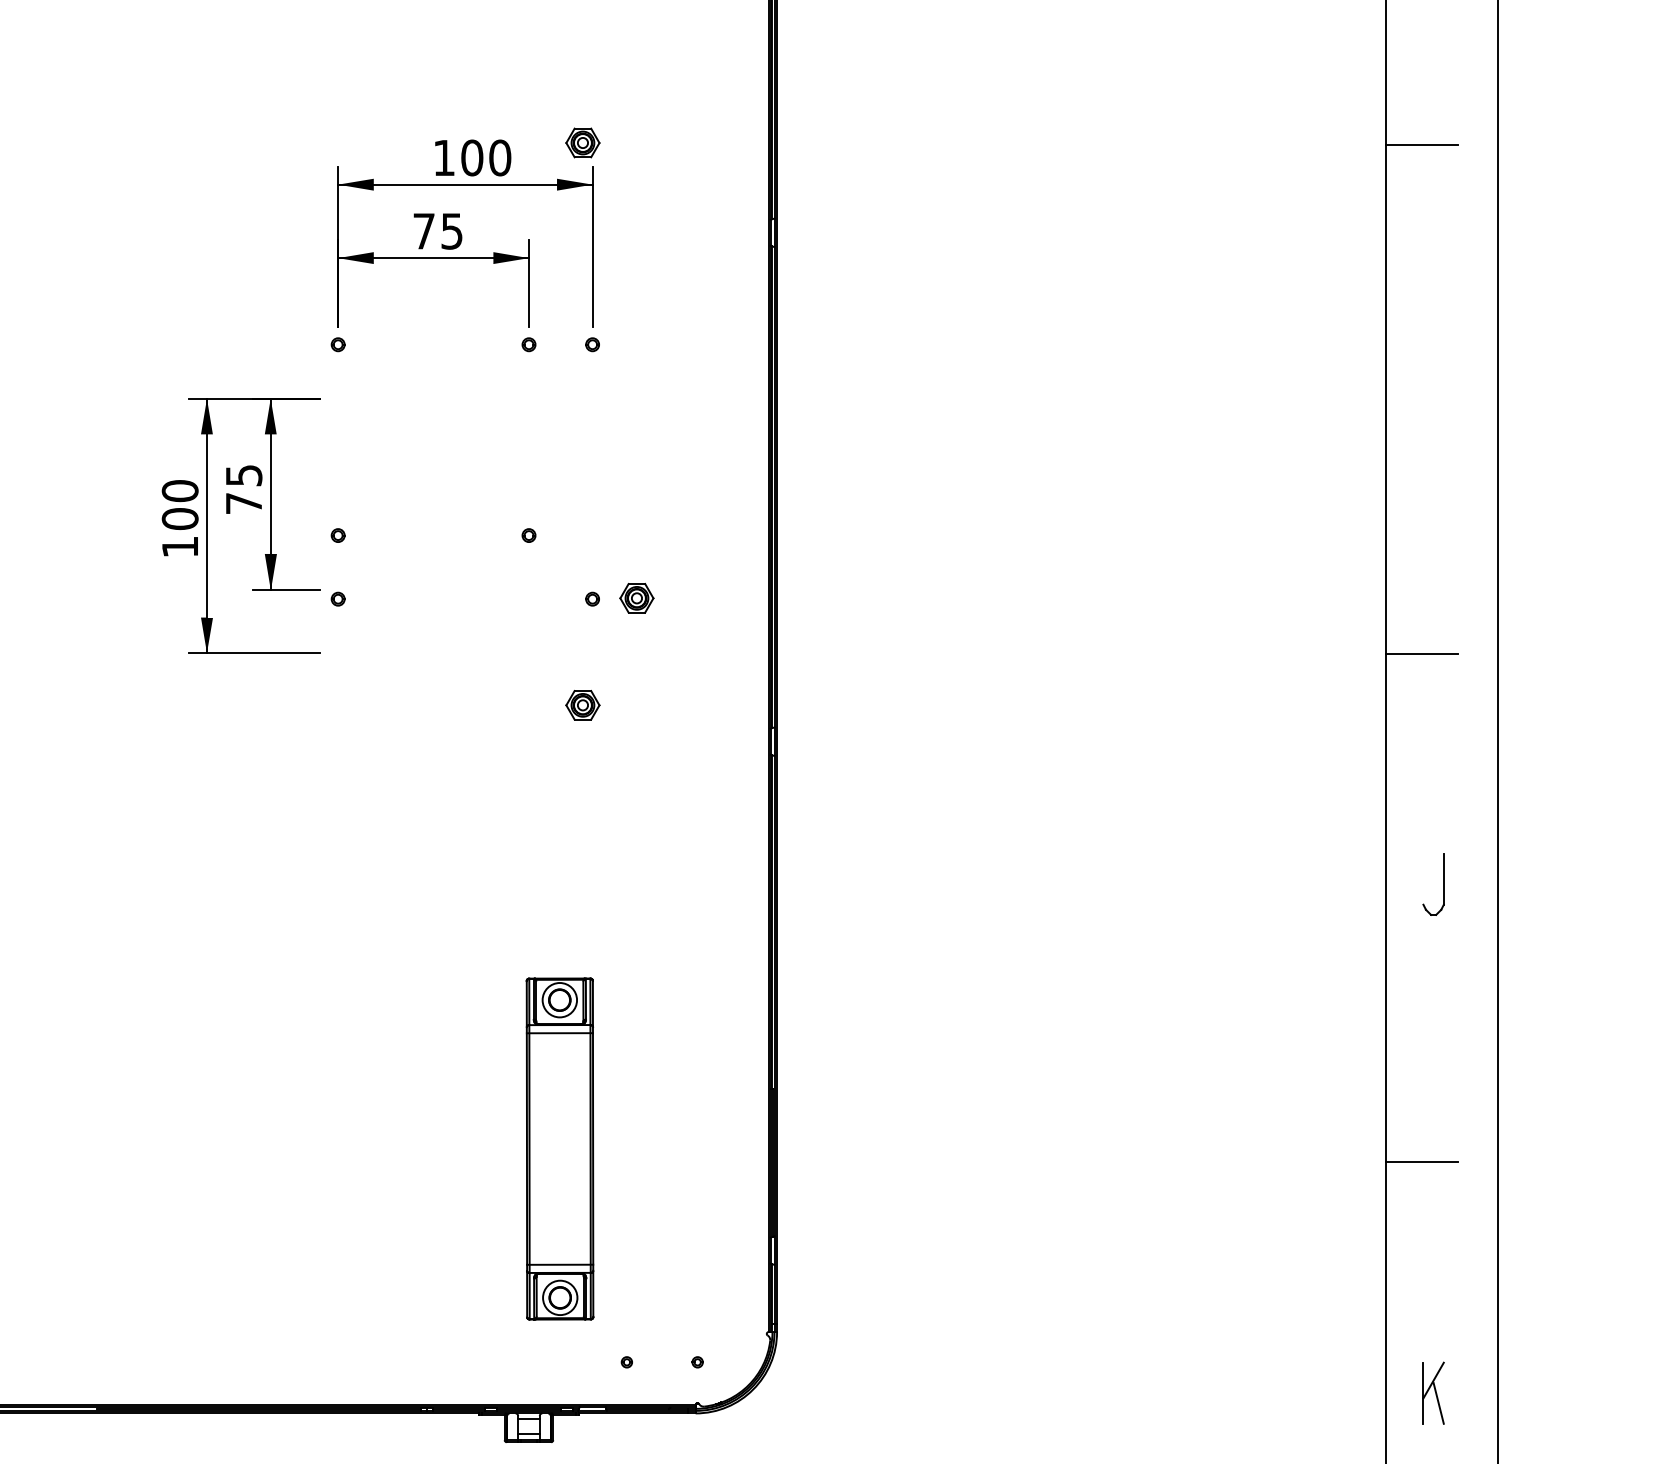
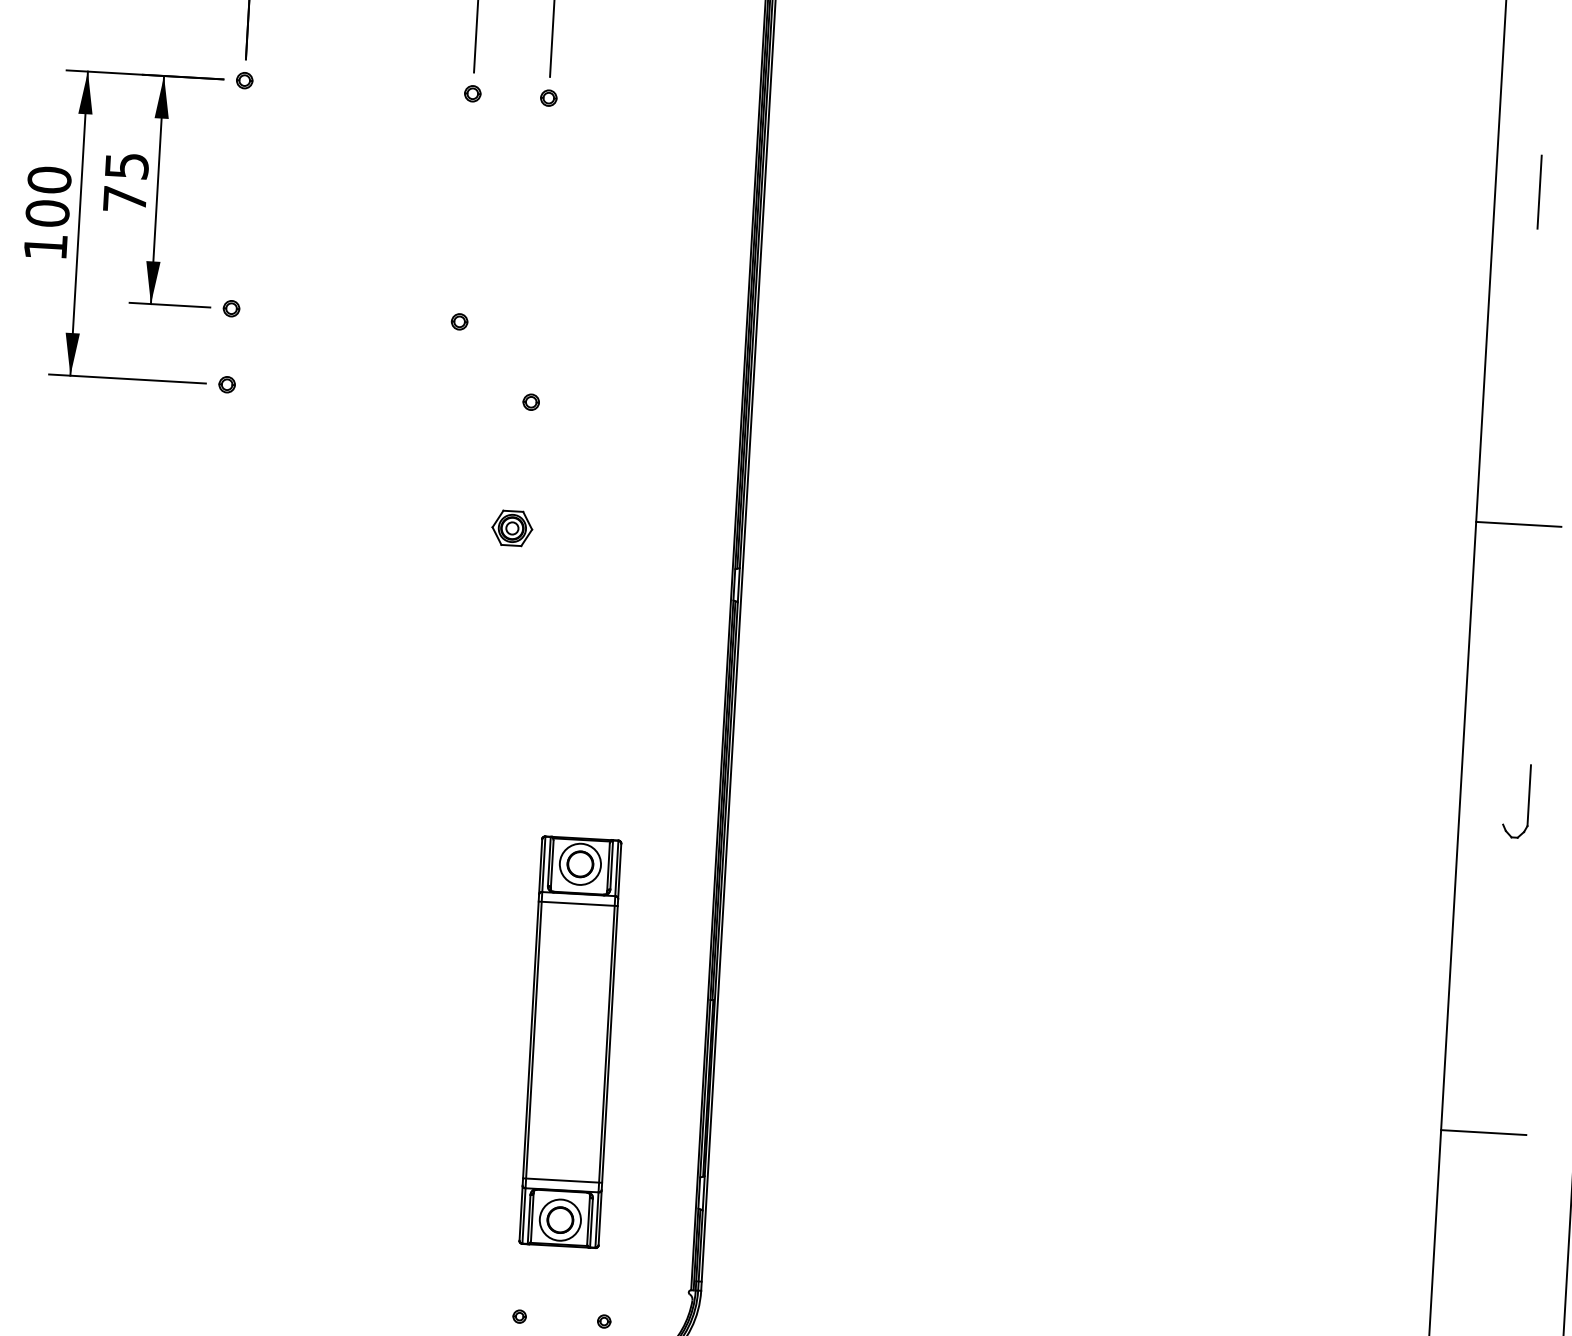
line: (1423, 375) -> (1539, 192), added
part: (230, 513) -> (108, 210), moved
part: (636, 598) -> (583, 404), removed
part: (559, 1148) -> (569, 1041), moved

